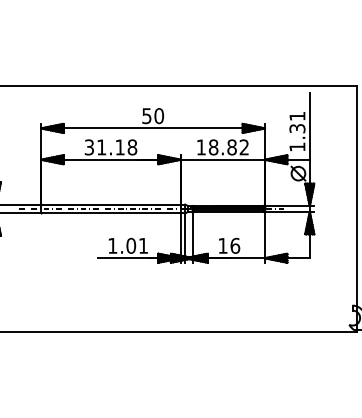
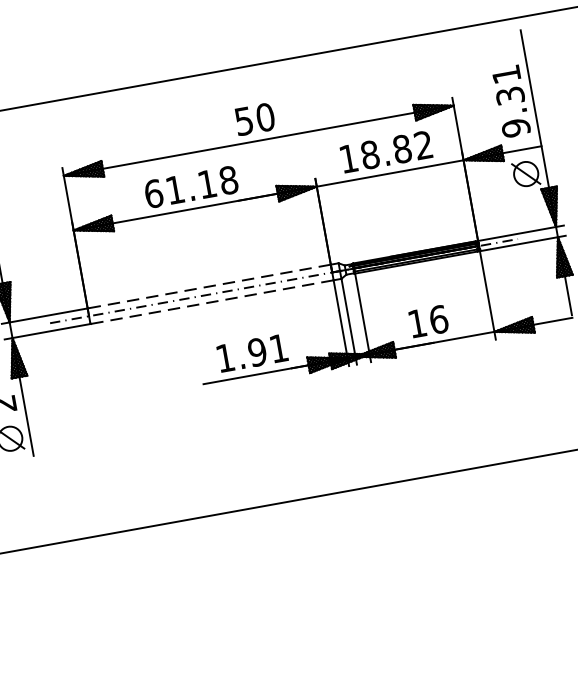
text: (297, 146) -> (515, 127), 1.31 -> 9.31
text: (89, 147) -> (153, 193), 31.18 -> 61.18
line: (111, 204) -> (210, 286), solid -> dashed
line: (111, 213) -> (212, 302), solid -> dashed
text: (130, 245) -> (256, 351), 1.01 -> 1.91

